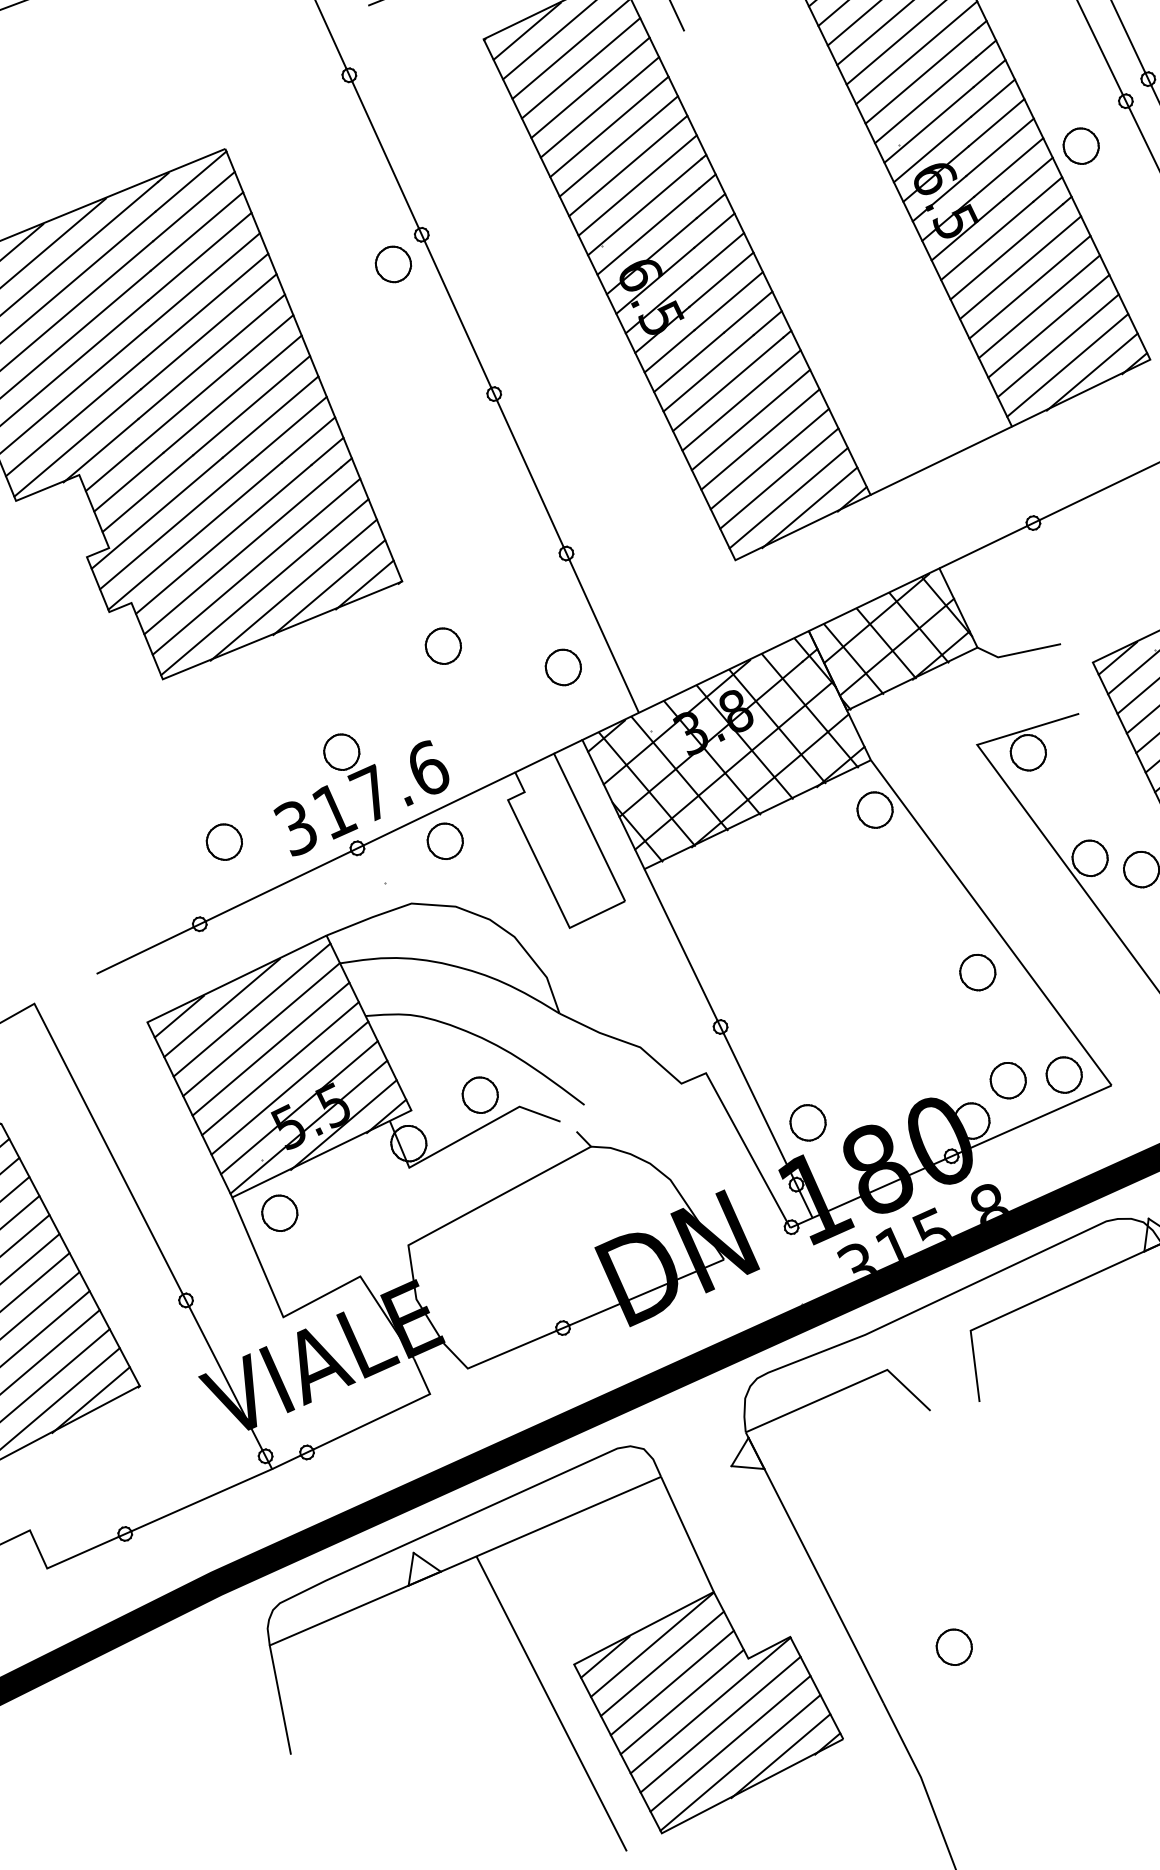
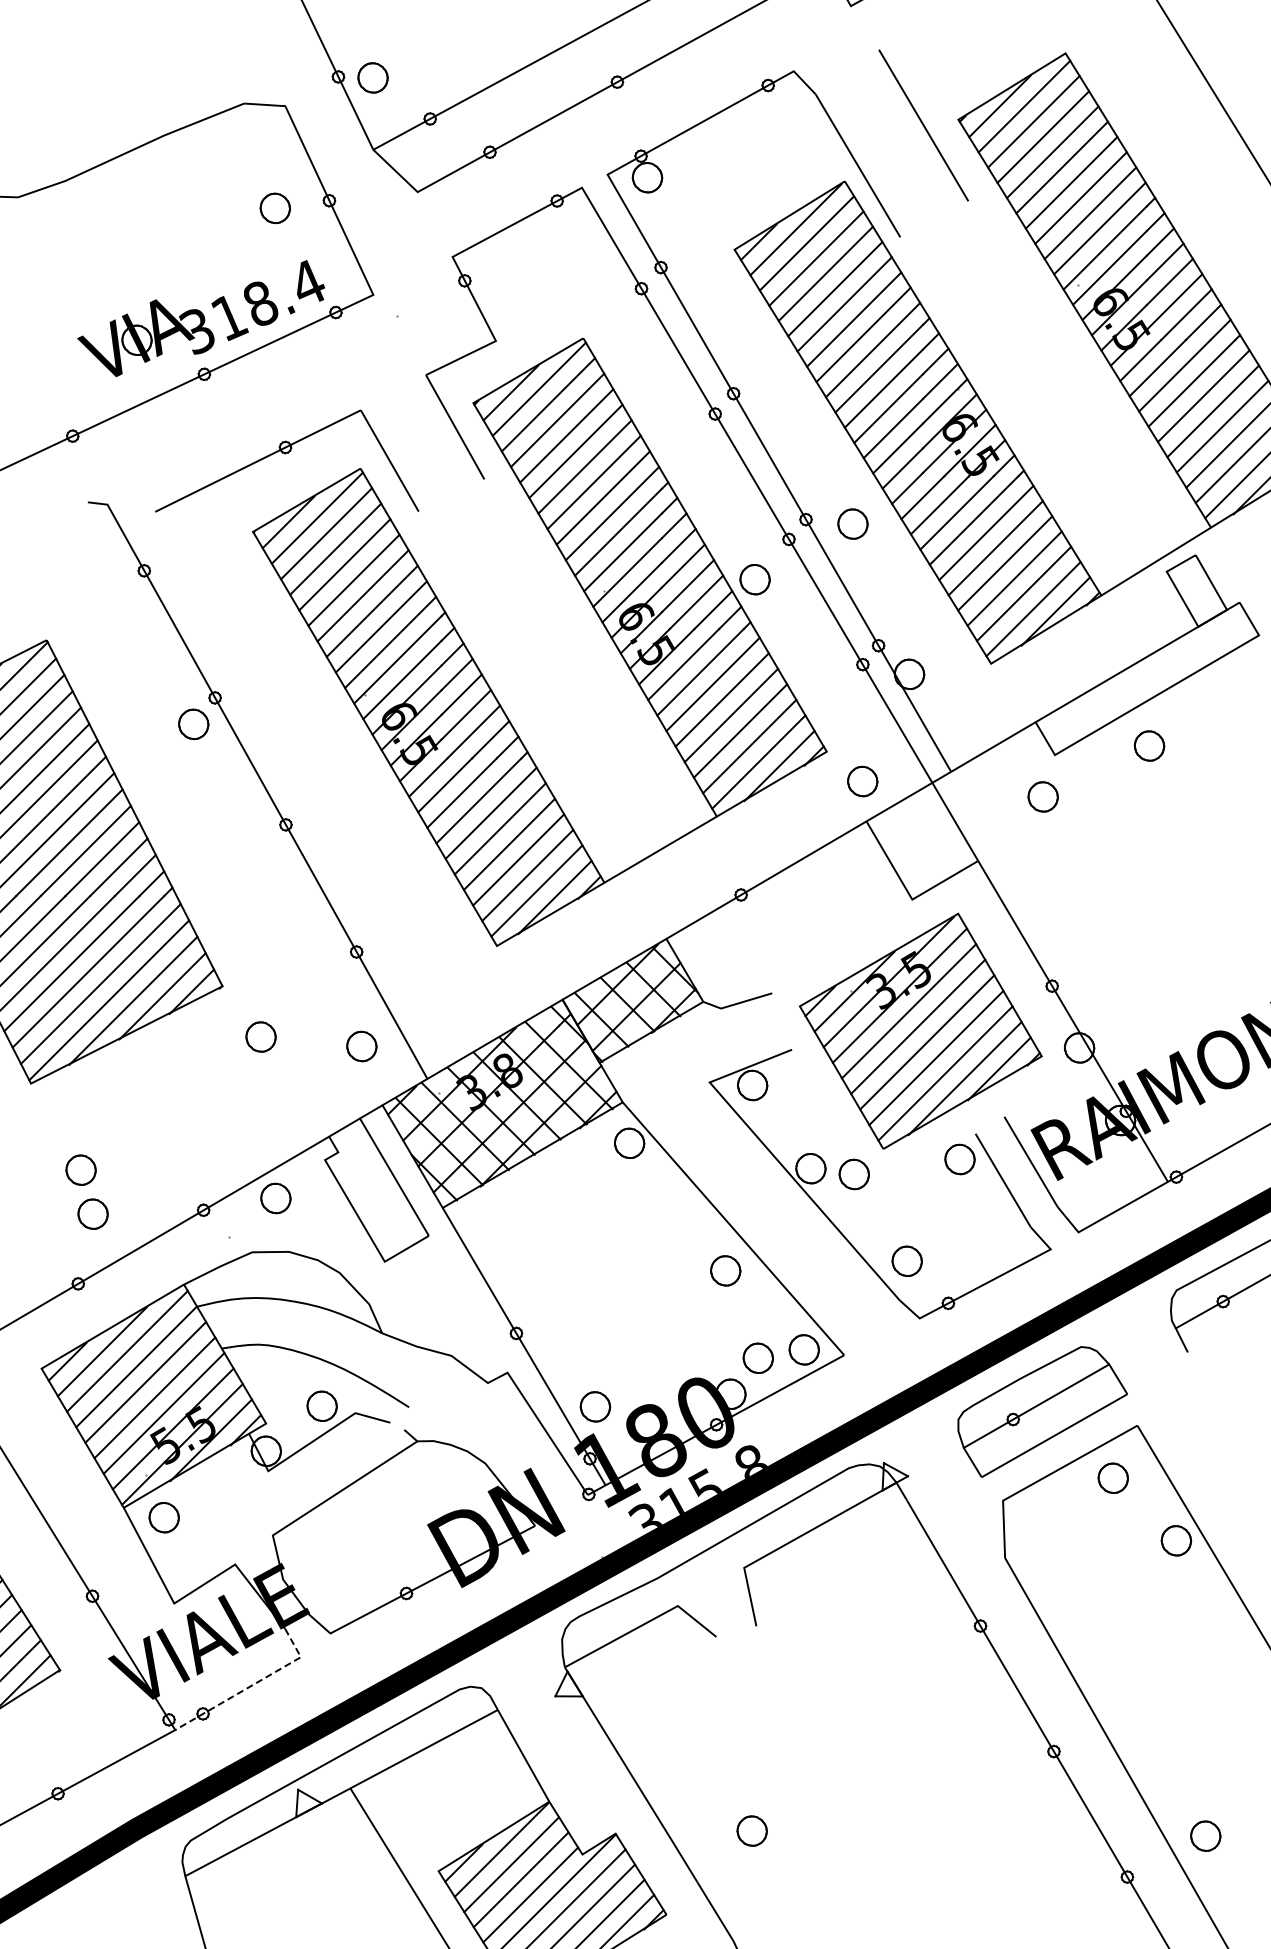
part: (213, 787) -> (80, 1169), added
part: (372, 797) -> (212, 1167), removed
line: (369, 1423) -> (252, 1685), solid -> dashed

